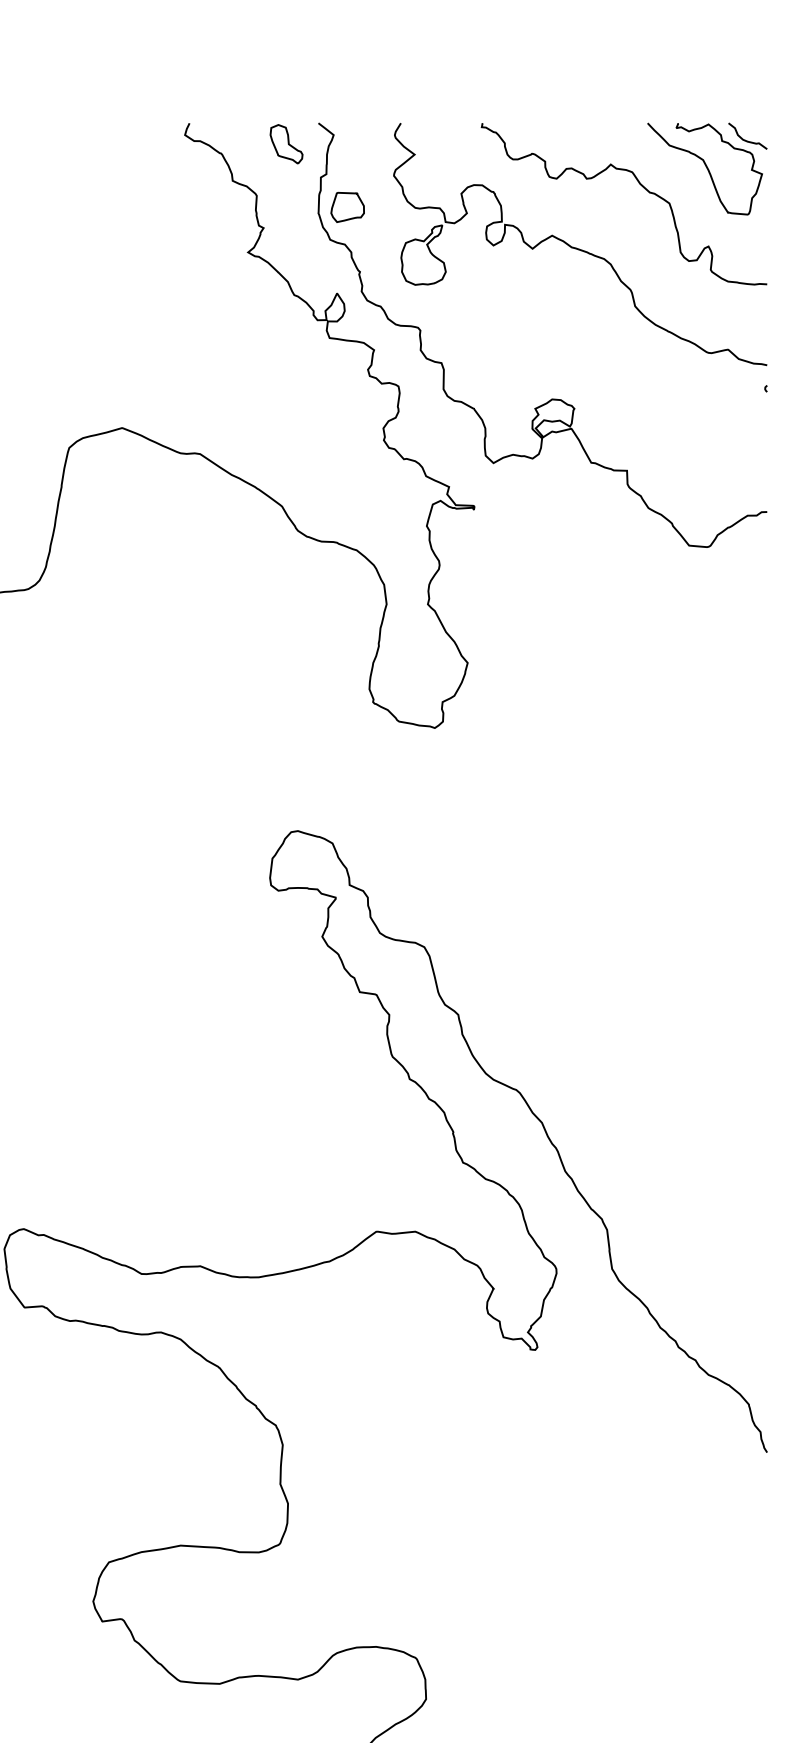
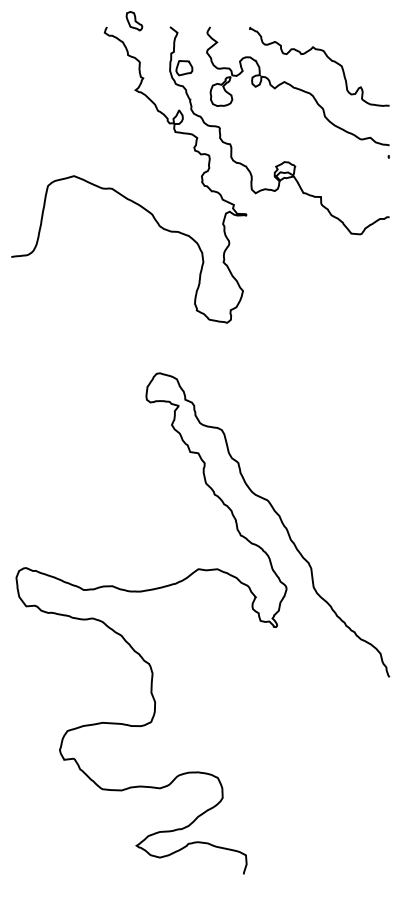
part: (286, 144) -> (134, 21), moved
part: (705, 169) -> (359, 49), removed

